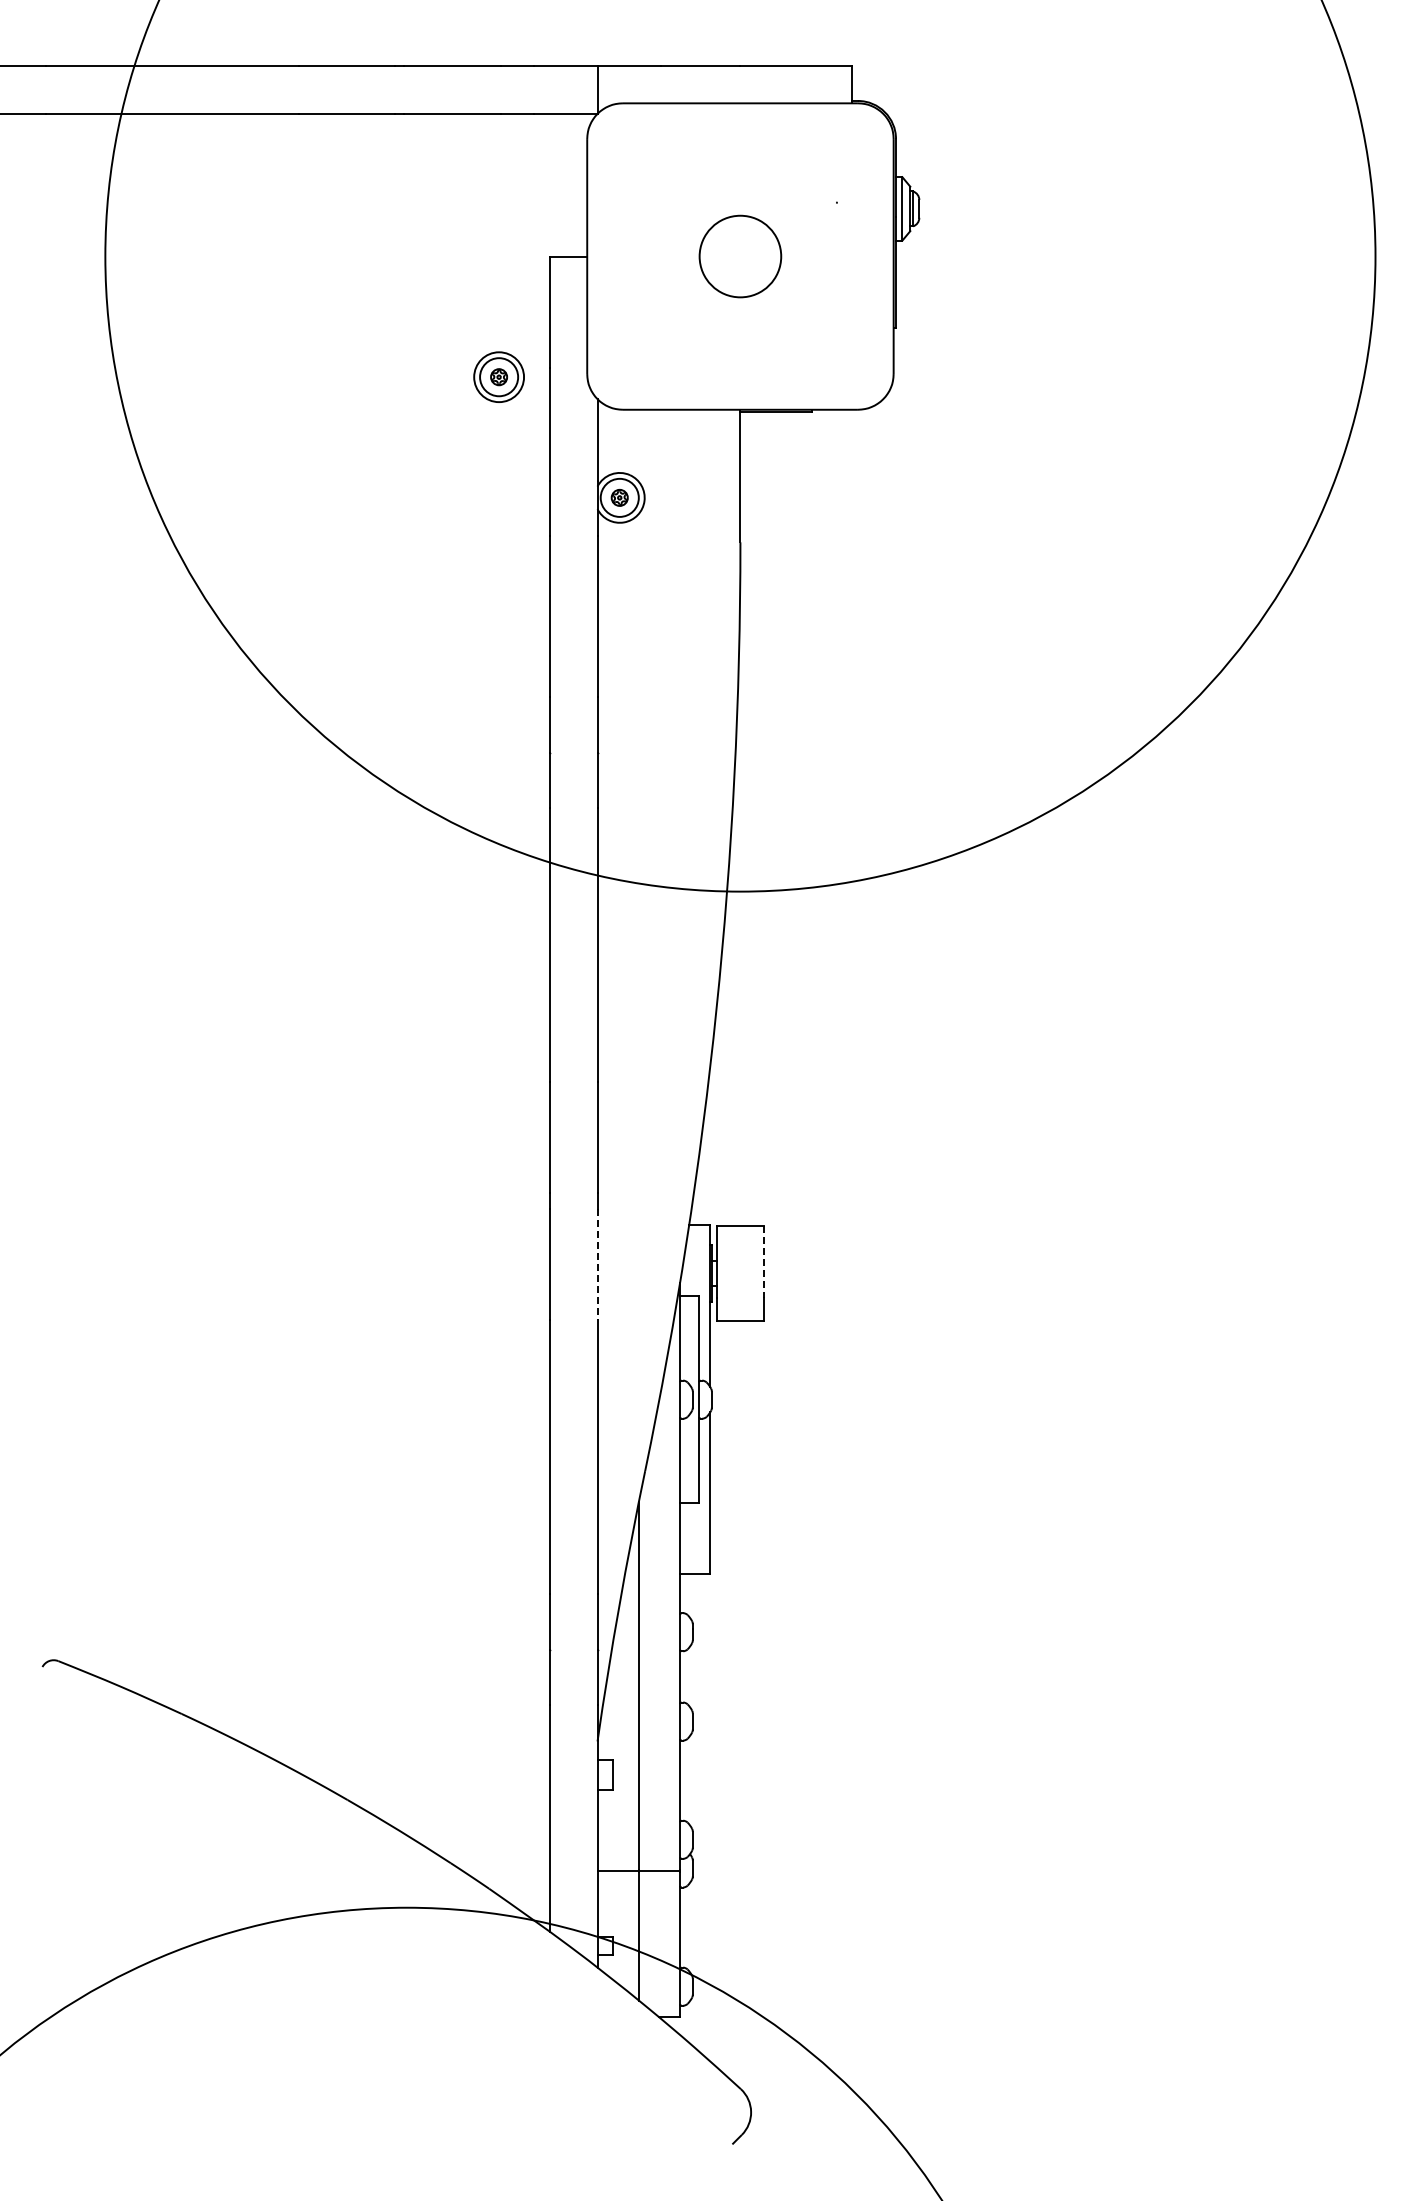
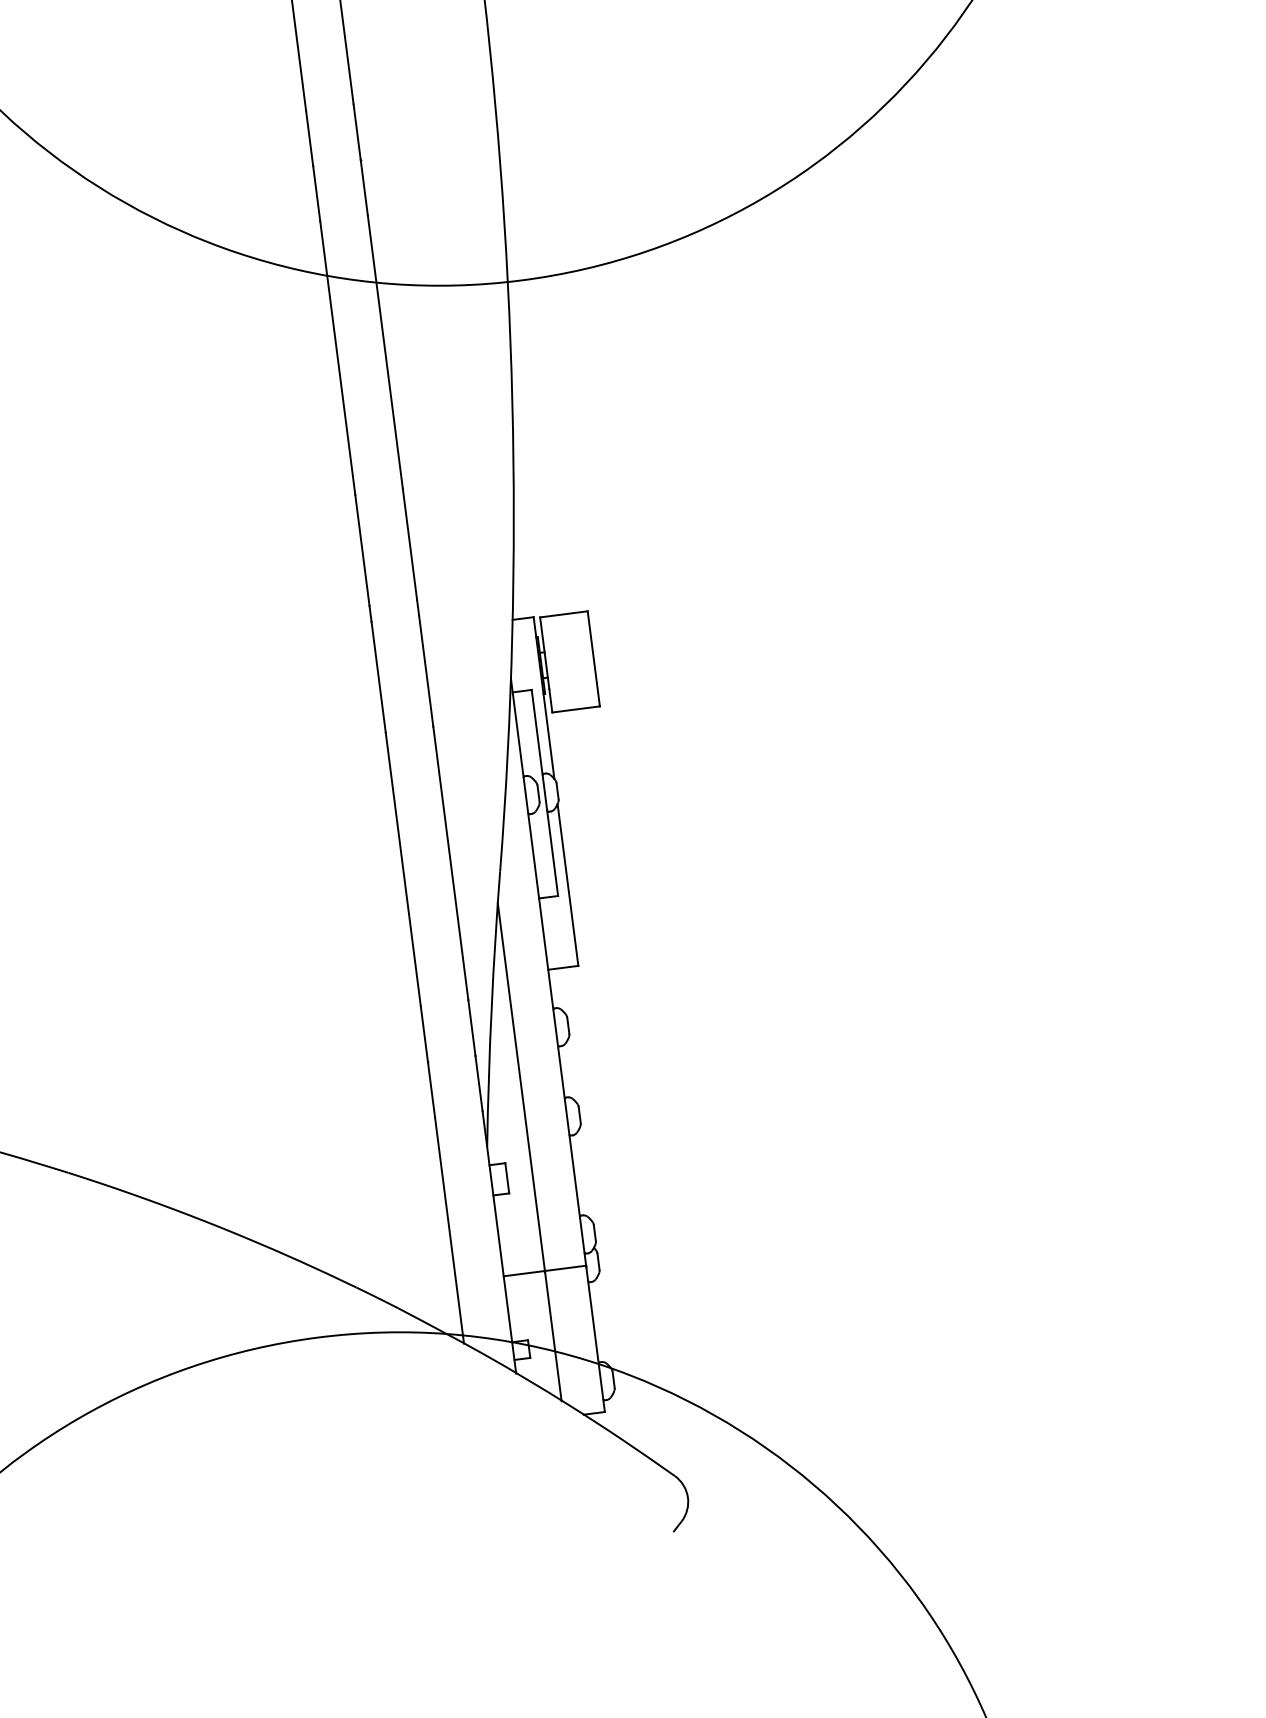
line: (764, 1262) -> (592, 647), dashed -> solid
line: (597, 1264) -> (426, 671), dashed -> solid

